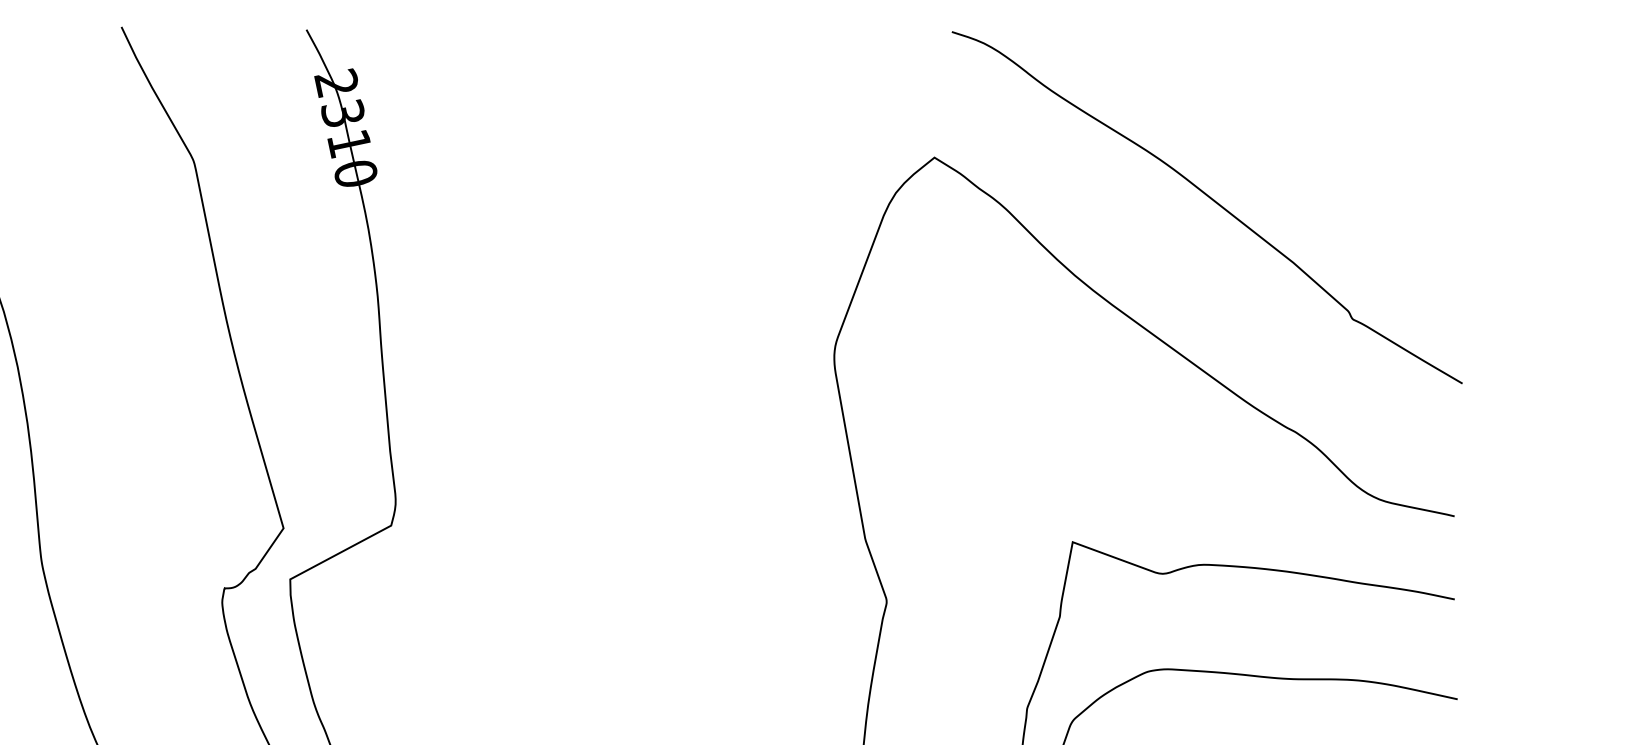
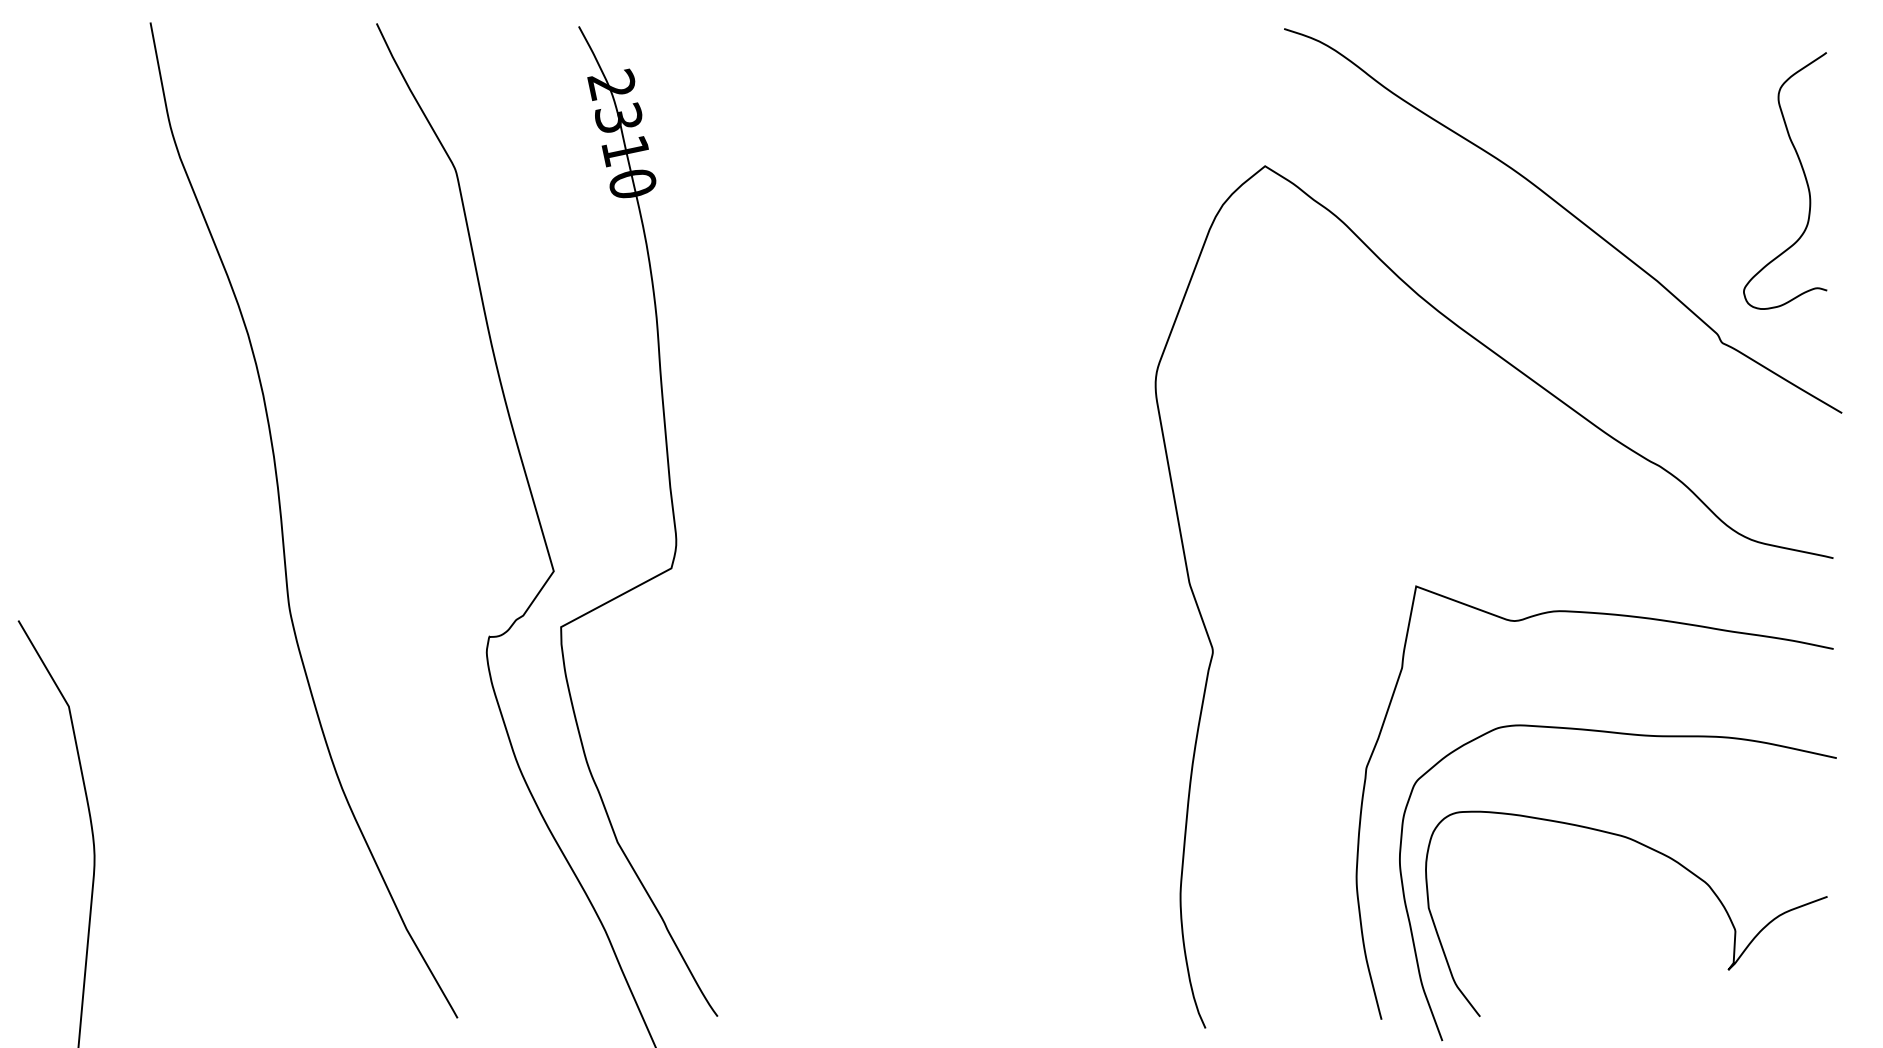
curve: (1427, 165) -> (1803, 174), added

